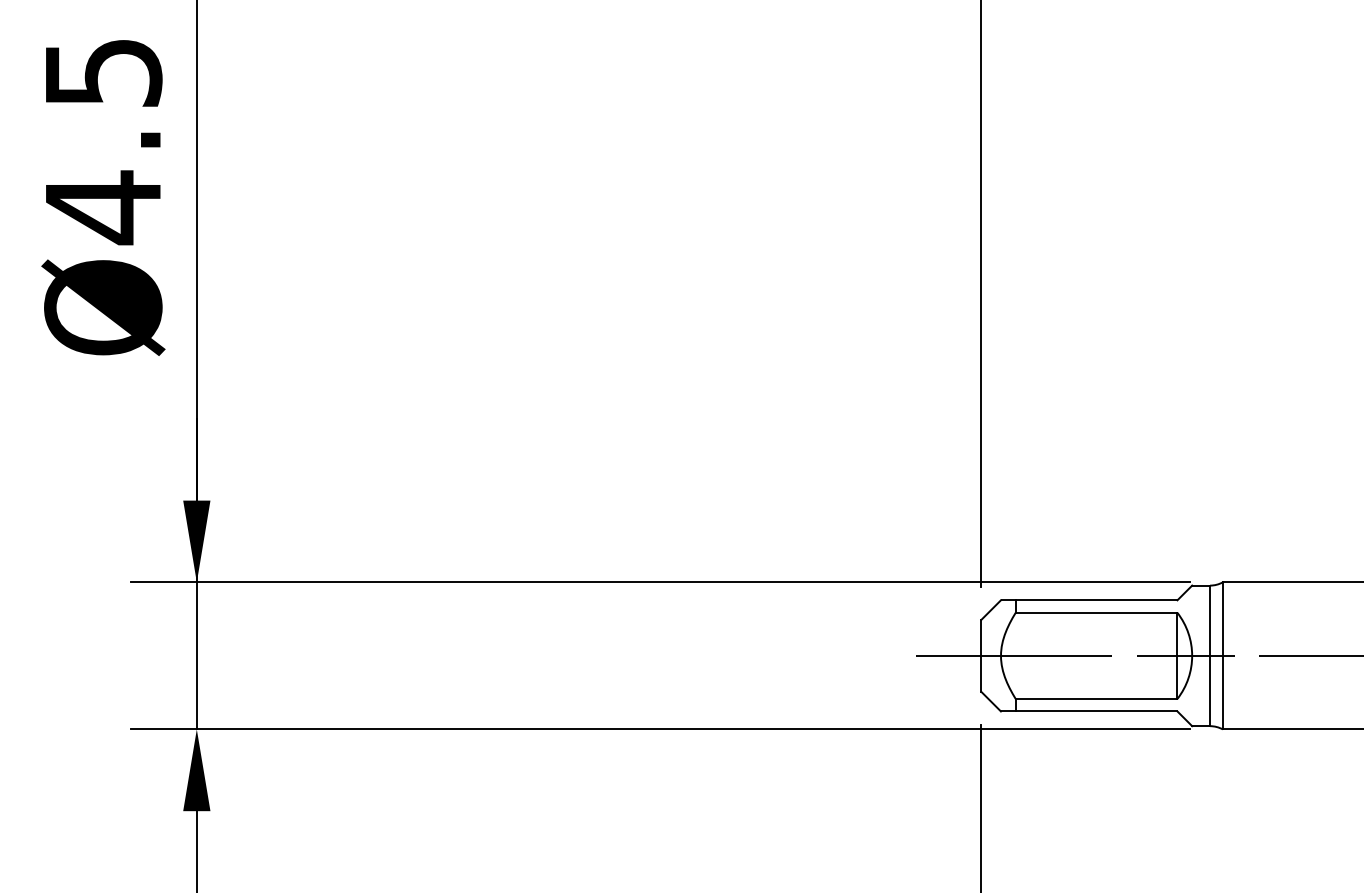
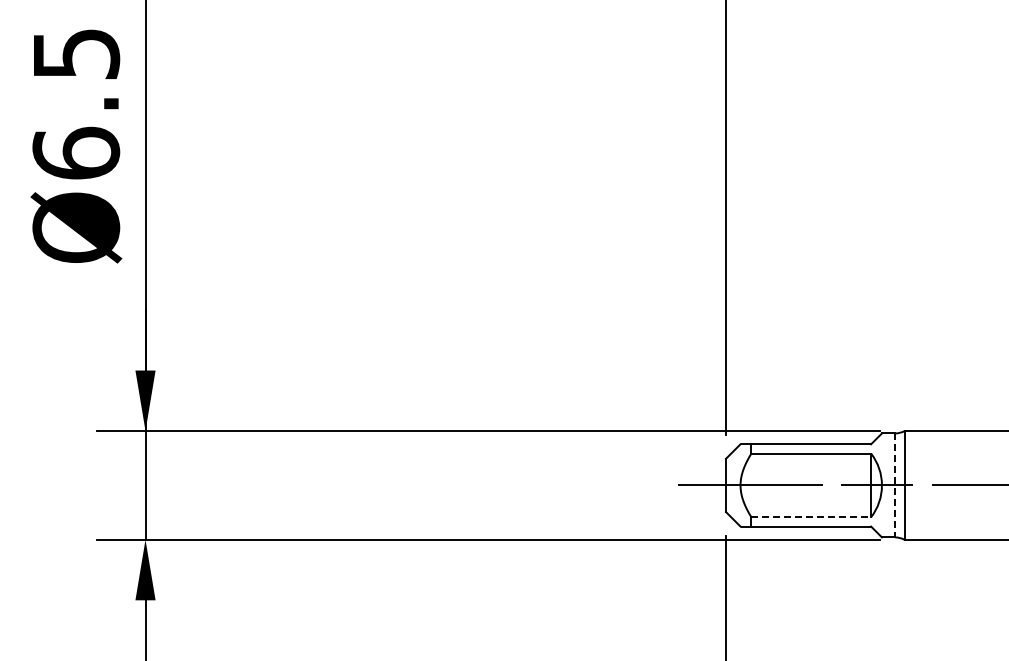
text: (103, 207) -> (76, 153), Ø4.5 -> Ø6.5
line: (1210, 655) -> (895, 485), solid -> dashed
line: (1096, 699) -> (811, 517), solid -> dashed

